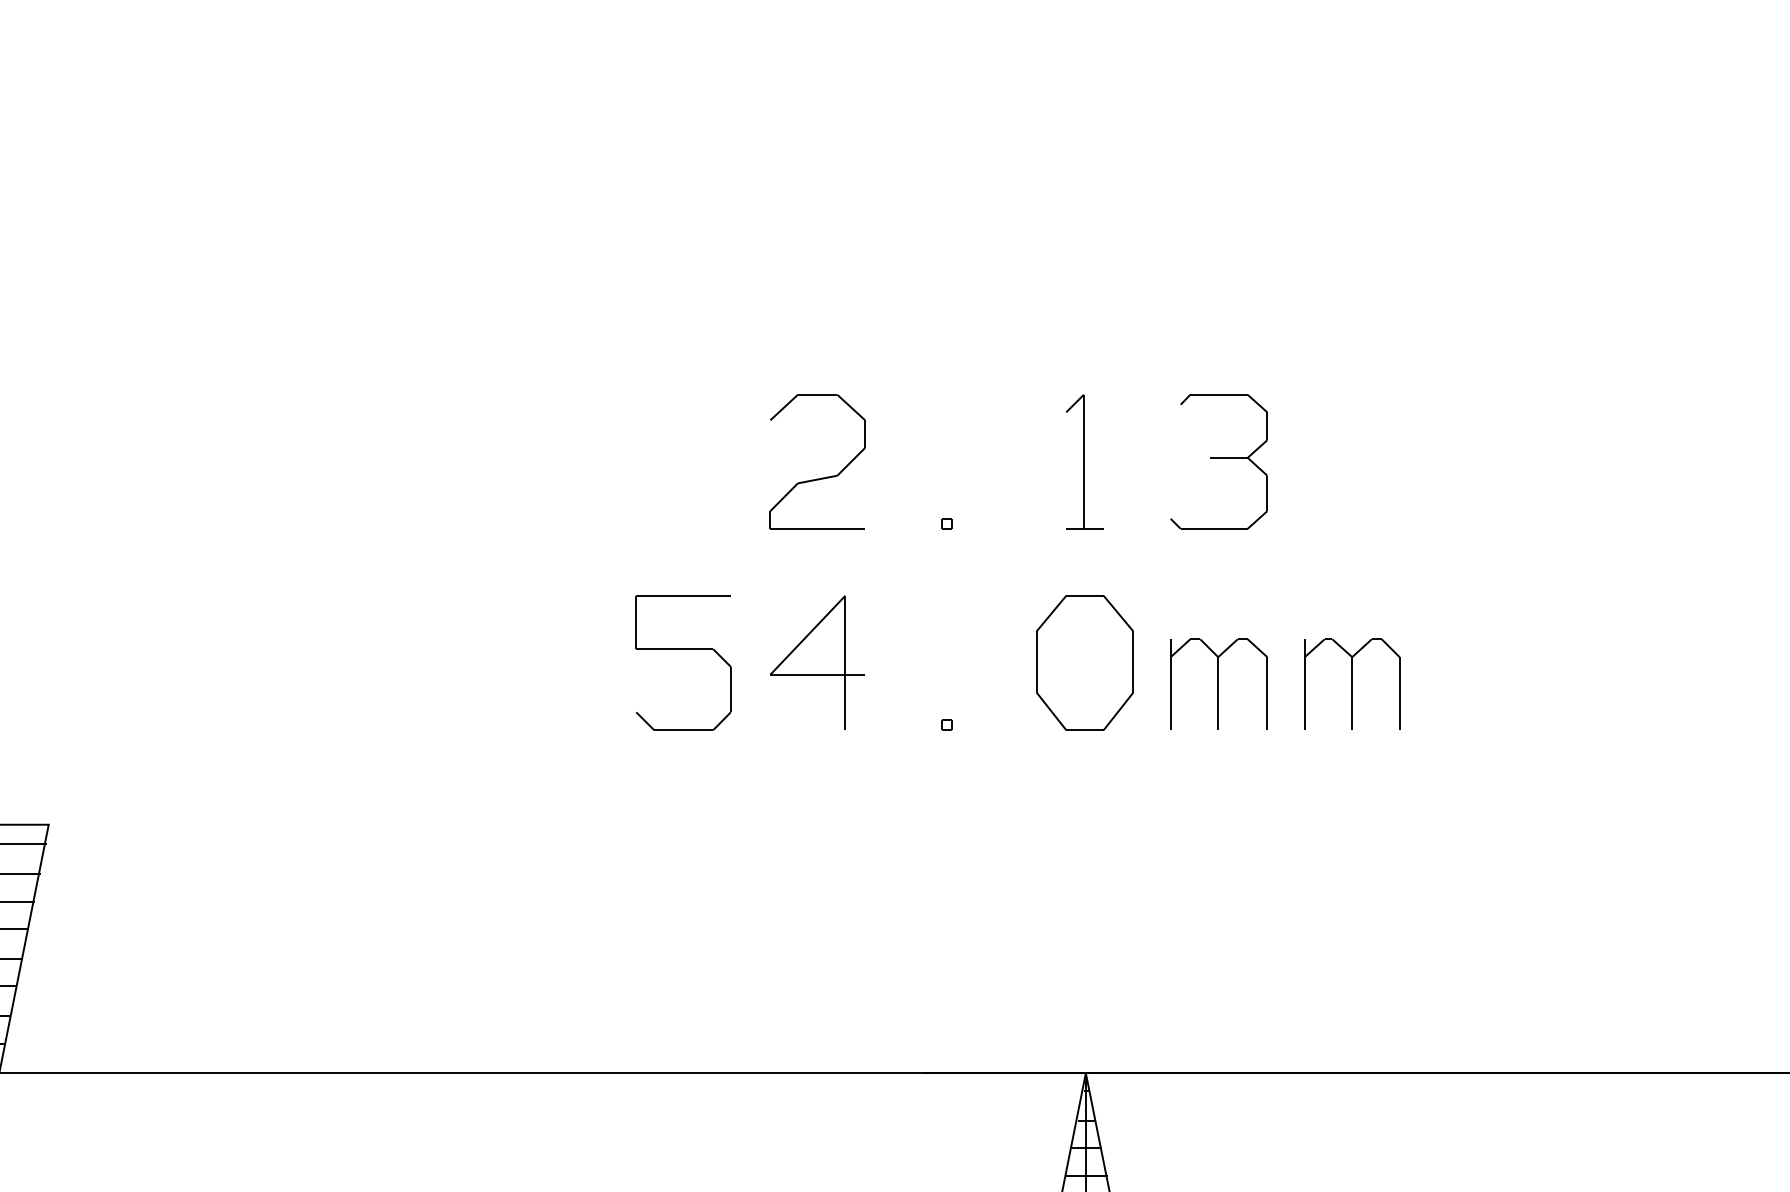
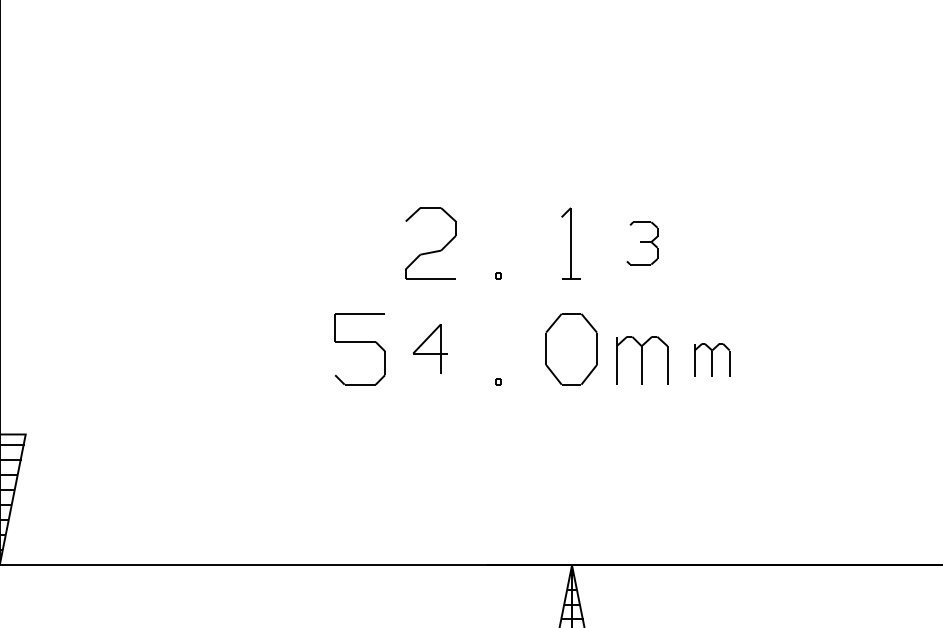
part: (1219, 462) -> (642, 243), size x0.6
part: (817, 661) -> (430, 348), size x0.7
part: (1350, 684) -> (711, 360), size x0.7

